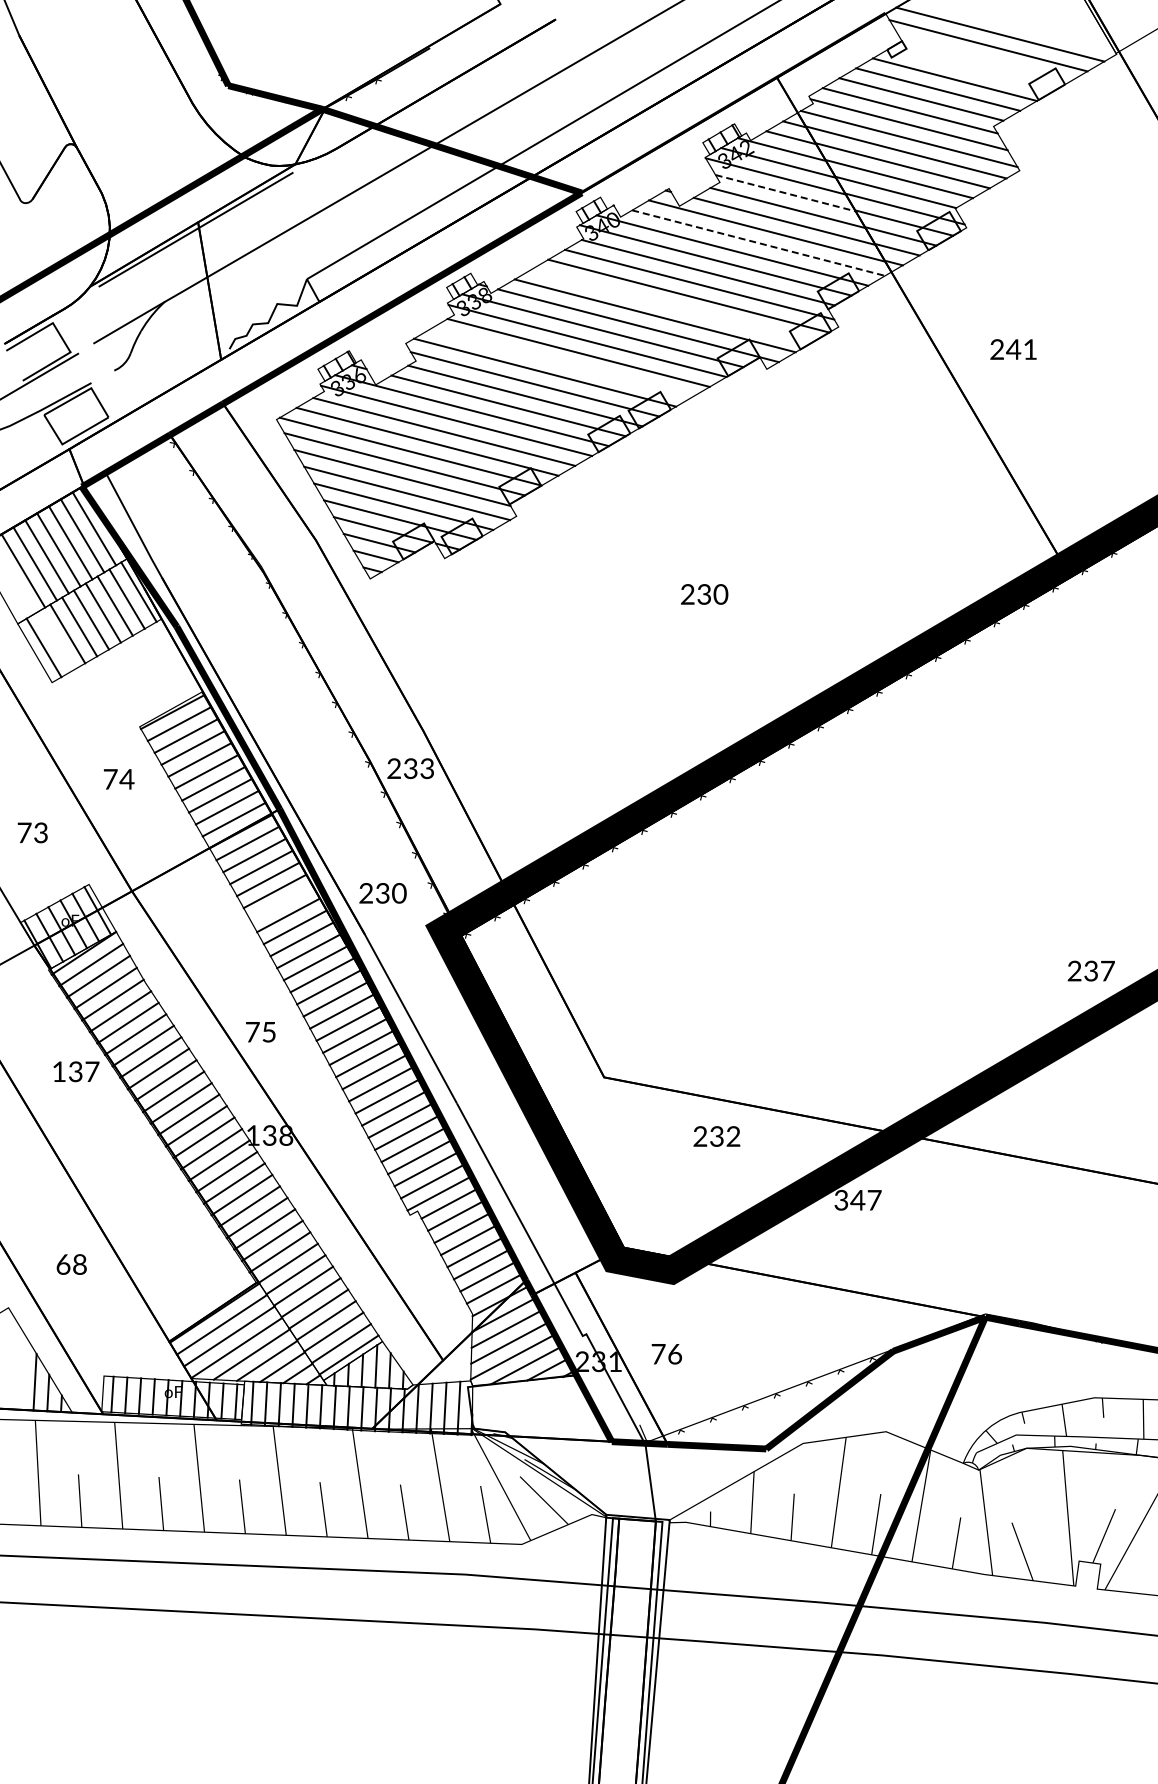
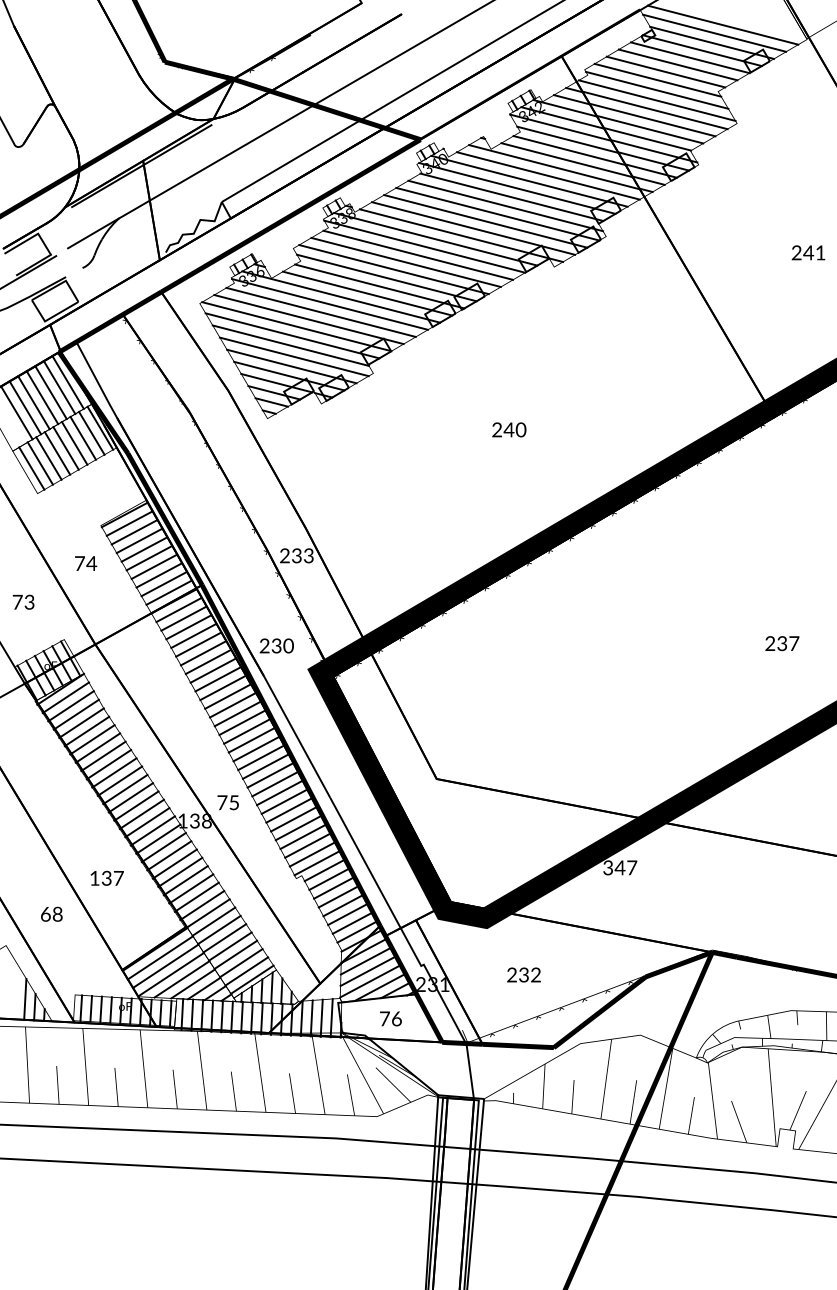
line: (984, 58) -> (711, 42), added
line: (971, 69) -> (702, 50), added
line: (786, 193) -> (568, 140), dashed -> solid
line: (758, 243) -> (548, 176), dashed -> solid
line: (671, 305) -> (485, 221), added
text: (1013, 349) -> (808, 252), moved
line: (561, 362) -> (405, 262), added
text: (703, 594) -> (508, 429), 230 -> 240
line: (55, 640) -> (40, 463), added
line: (281, 903) -> (203, 653), added
text: (1090, 970) -> (781, 643), moved
text: (260, 1032) -> (228, 802), moved
text: (76, 1071) -> (107, 878), moved
text: (716, 1136) -> (523, 975), moved
text: (666, 1354) -> (390, 1019), moved

